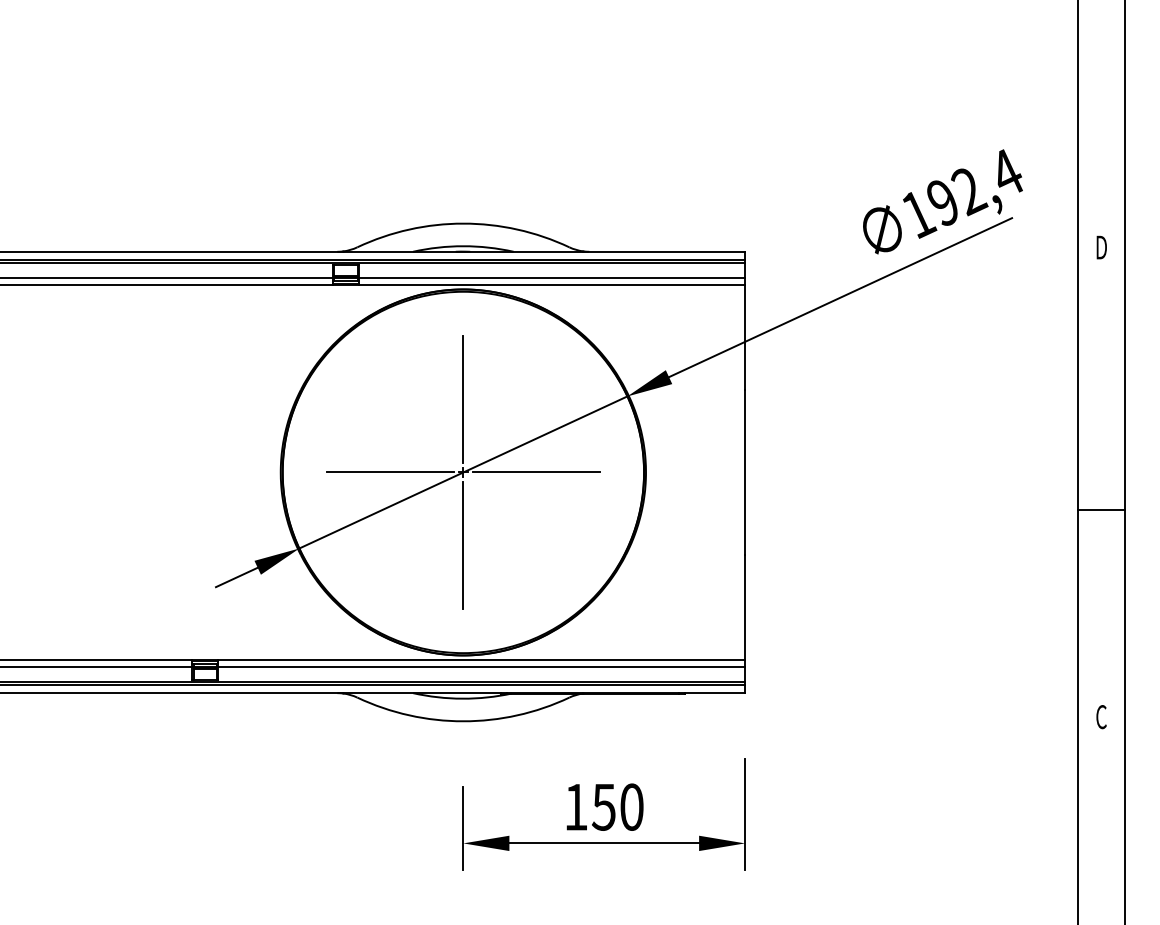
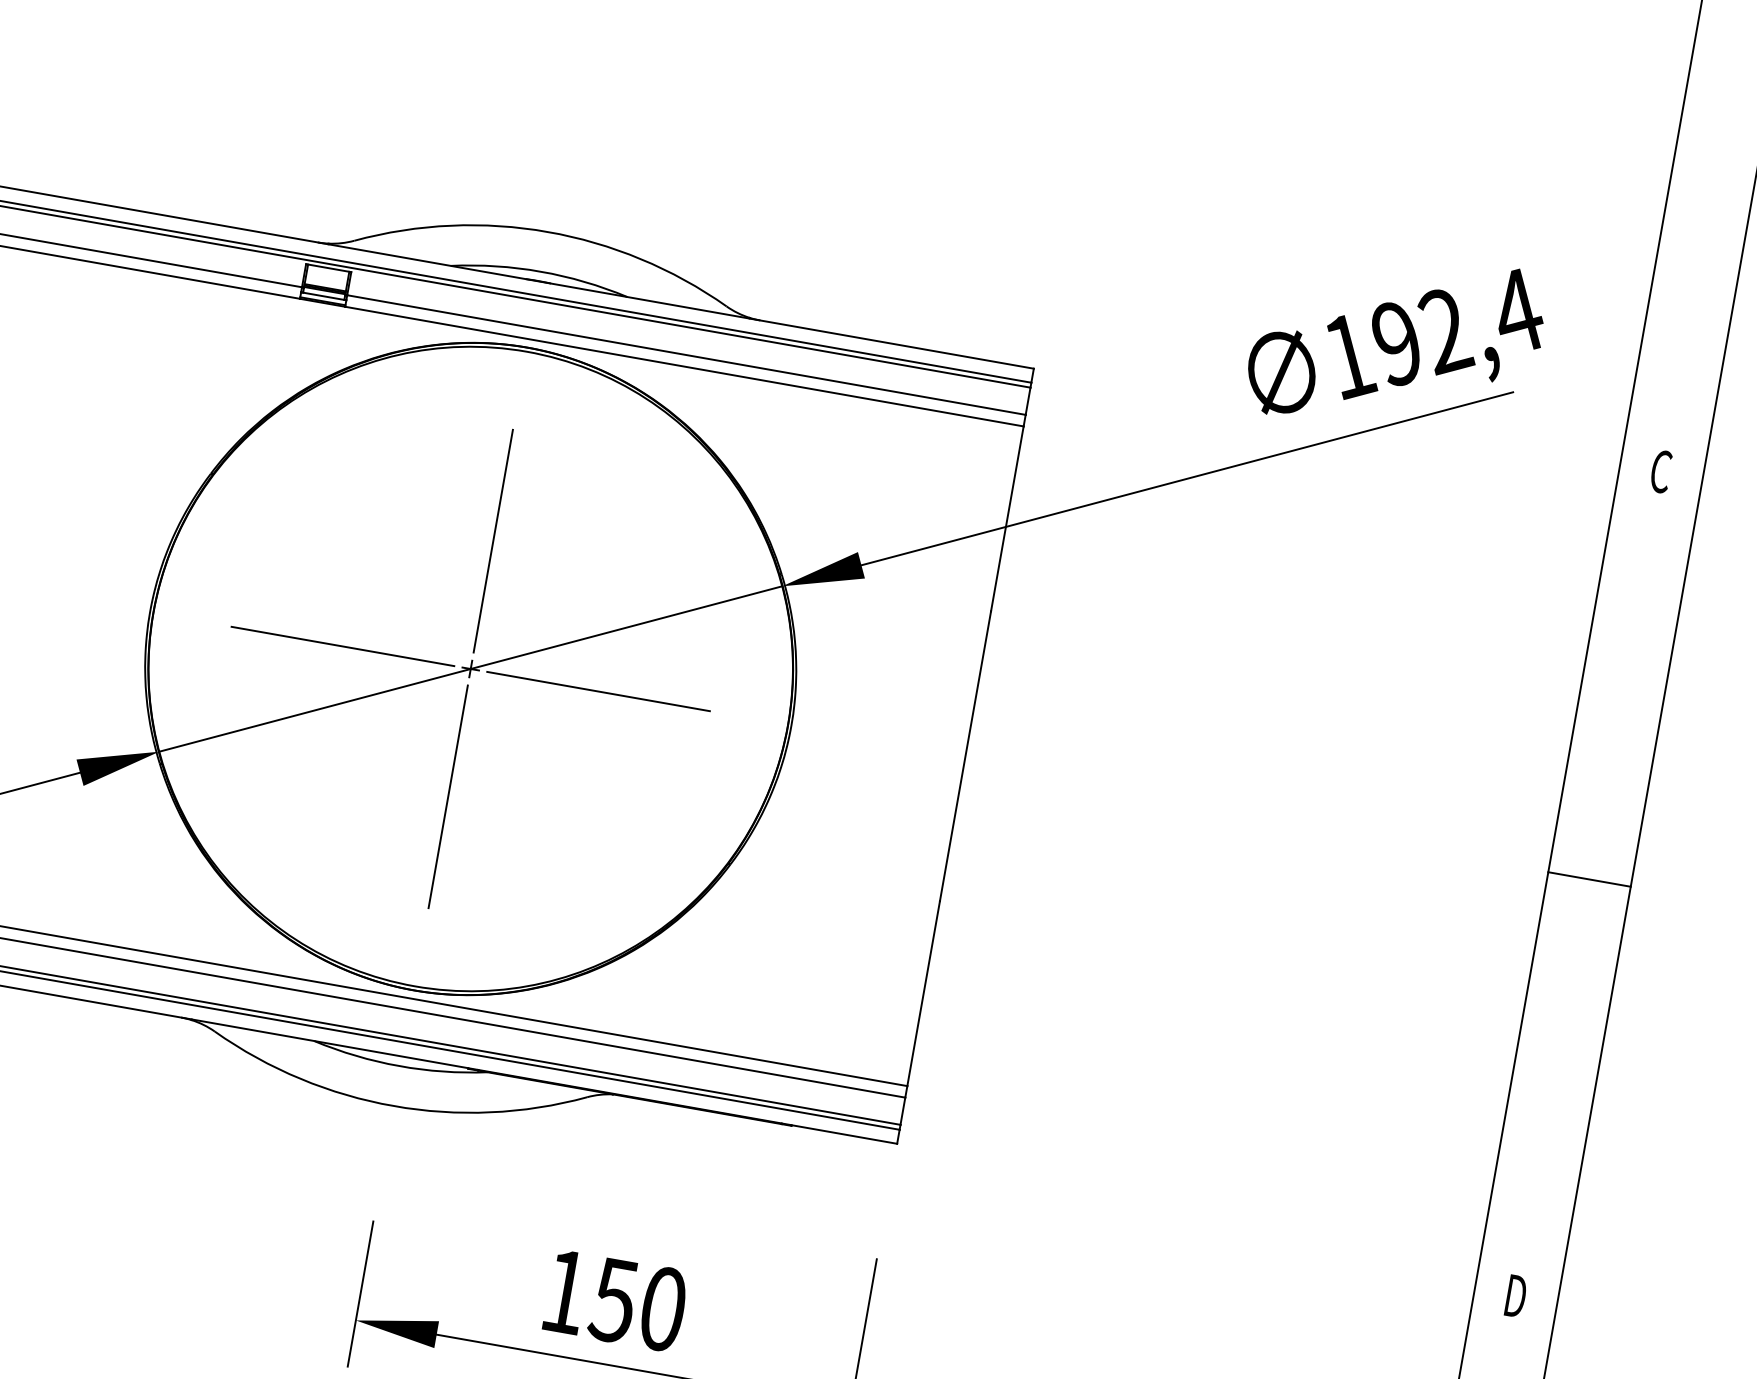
text: (1101, 247) -> (1661, 471), D -> C
line: (1101, 509) -> (1589, 878), moved
text: (1101, 717) -> (1515, 1296), C -> D

